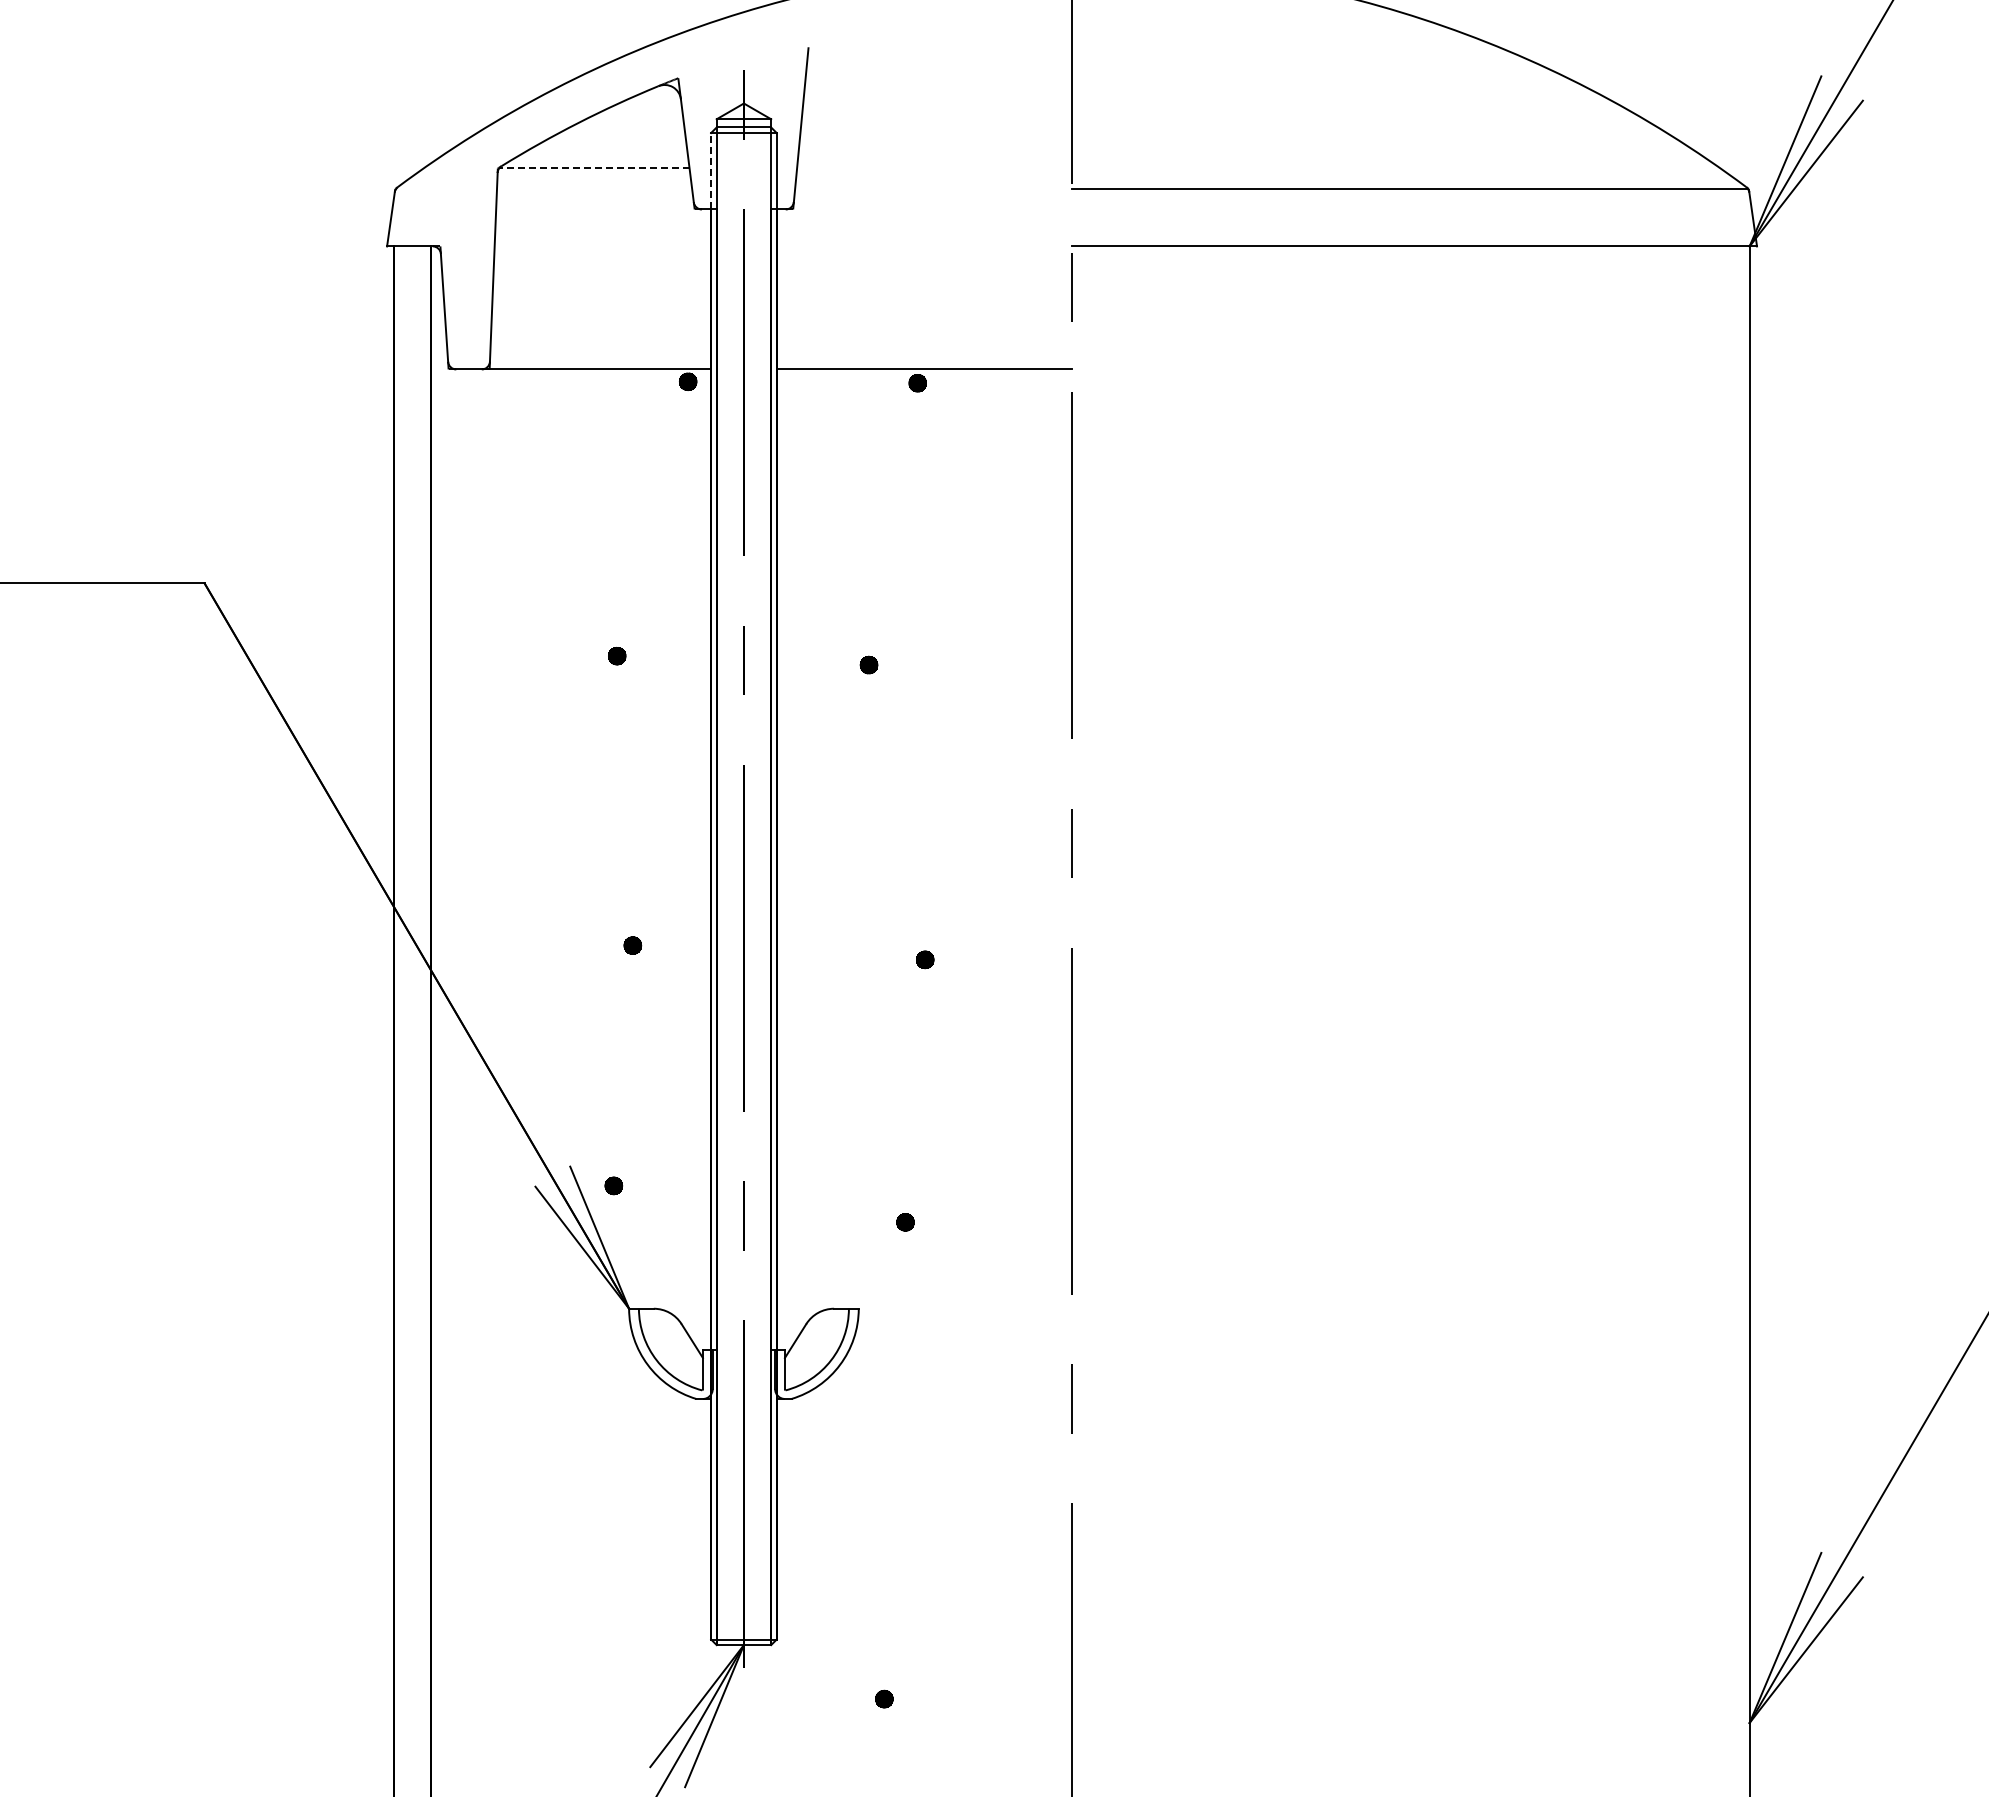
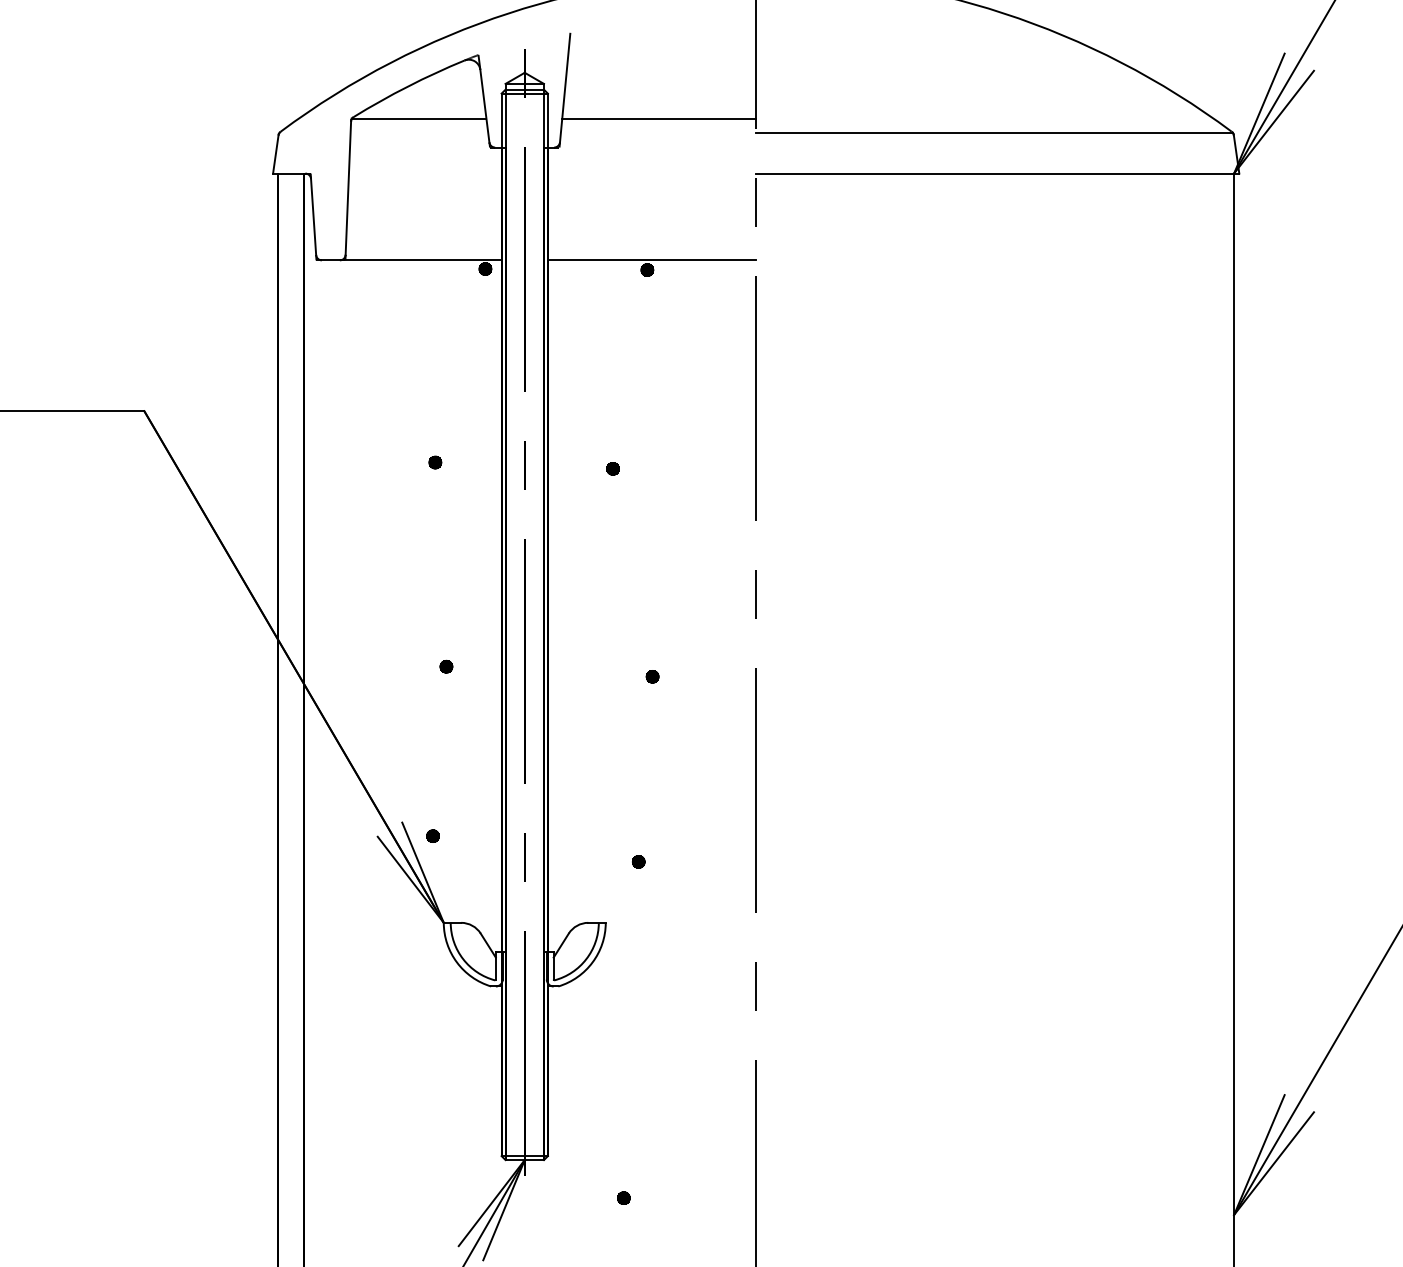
line: (593, 168) -> (418, 118), dashed -> solid
line: (934, 168) -> (659, 118), added
line: (711, 170) -> (501, 120), dashed -> solid

